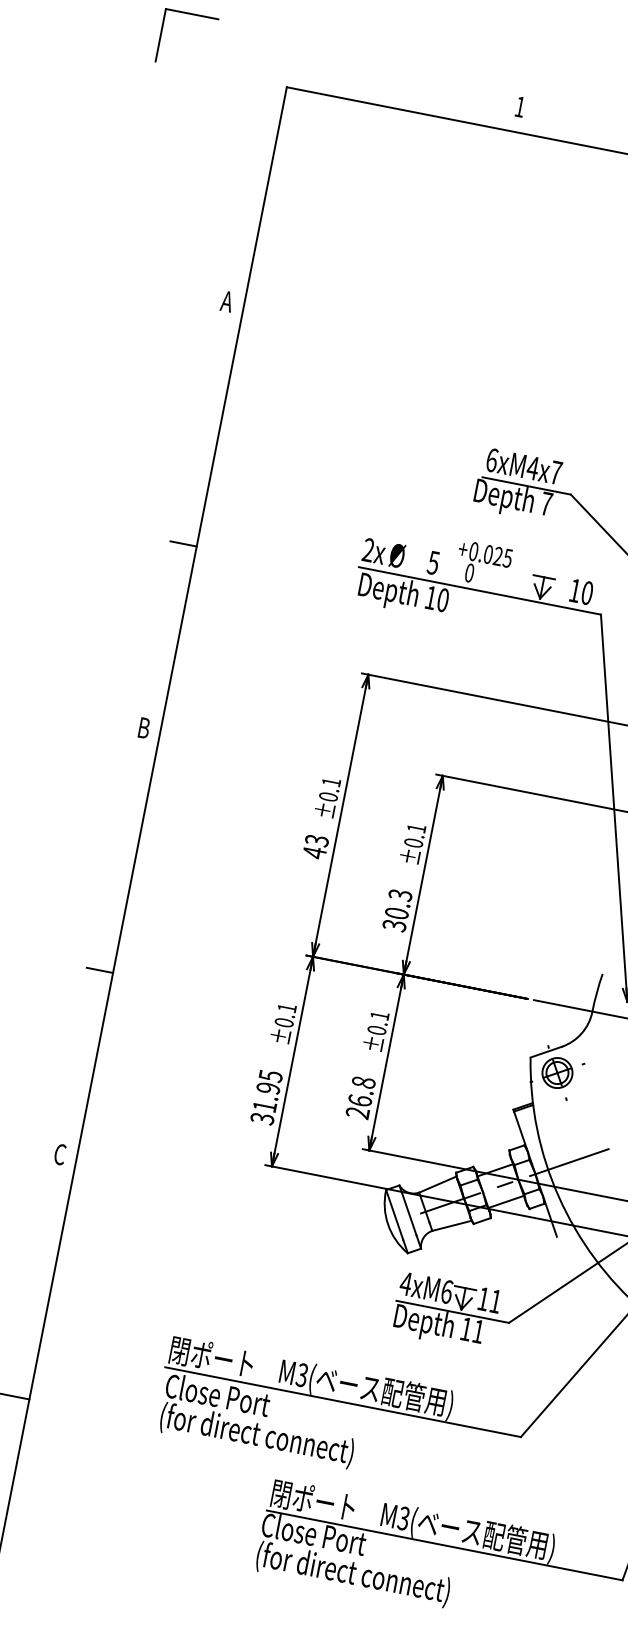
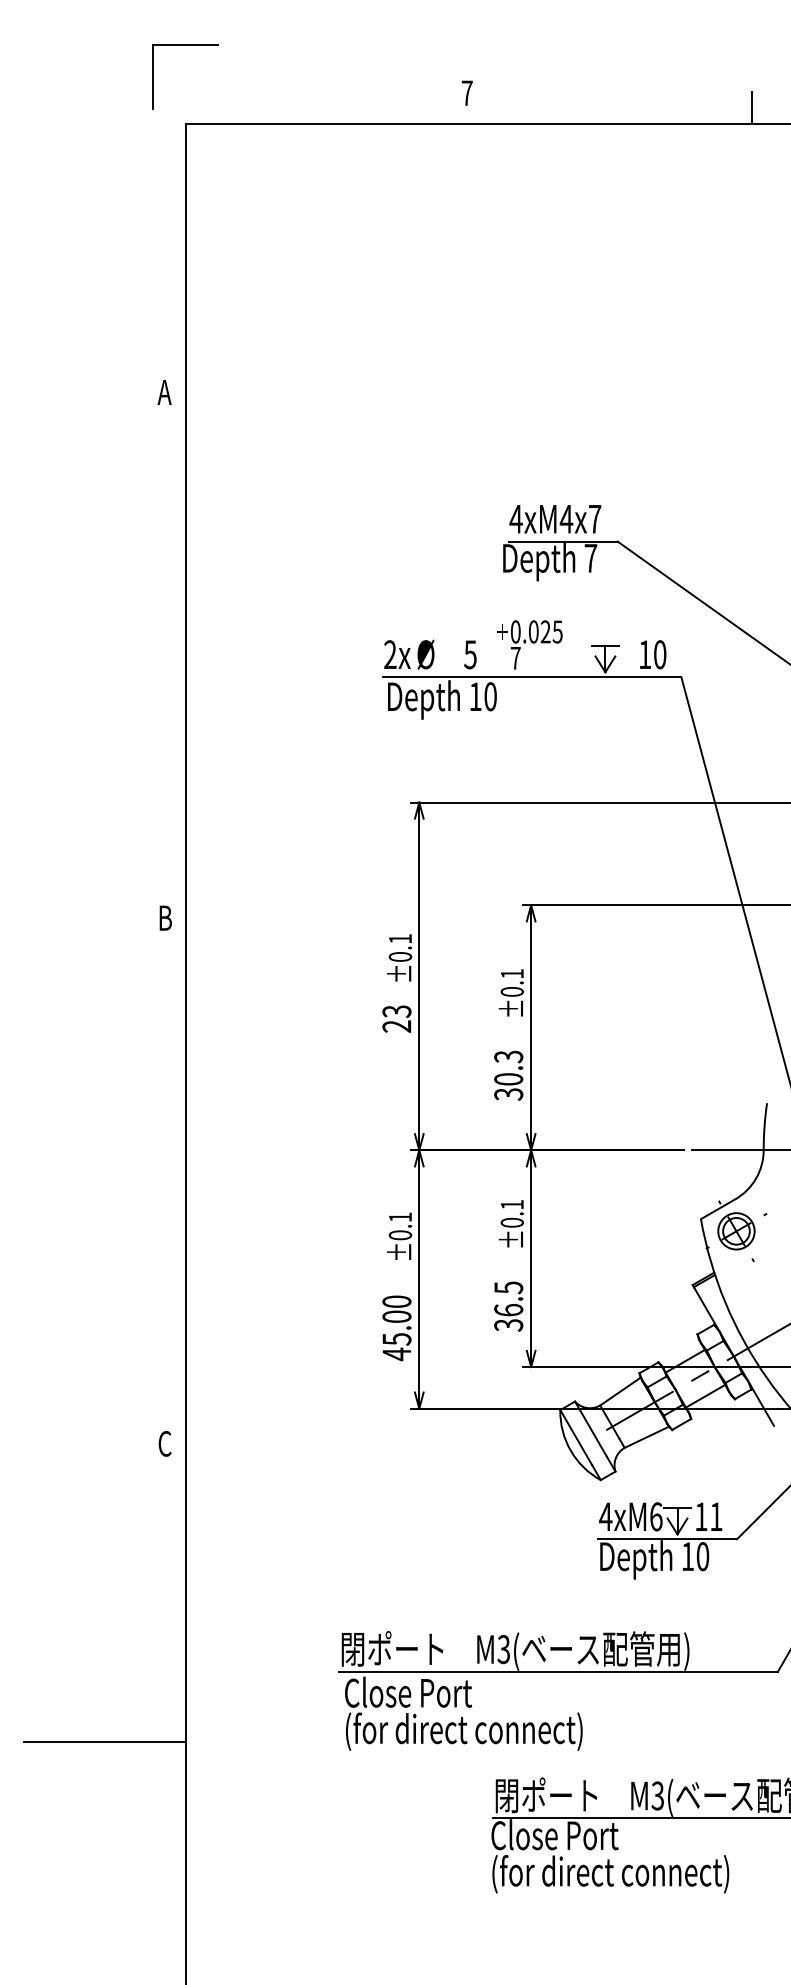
part: (192, 14) -> (185, 45), moved
text: (519, 106) -> (466, 92), 1 -> 7
text: (491, 459) -> (515, 518), 6xM4x7 -> 4xM4x7
line: (183, 544) -> (169, 690), removed
text: (469, 572) -> (515, 657), 0 -> 7
text: (314, 852) -> (396, 1026), 43 -> 23
line: (99, 970) -> (169, 1216), removed
text: (266, 1097) -> (396, 1328), 31.95 -> 45.00
text: (360, 1097) -> (508, 1306), 26.8 -> 36.5
text: (478, 1331) -> (702, 1556), 11 -> 10

